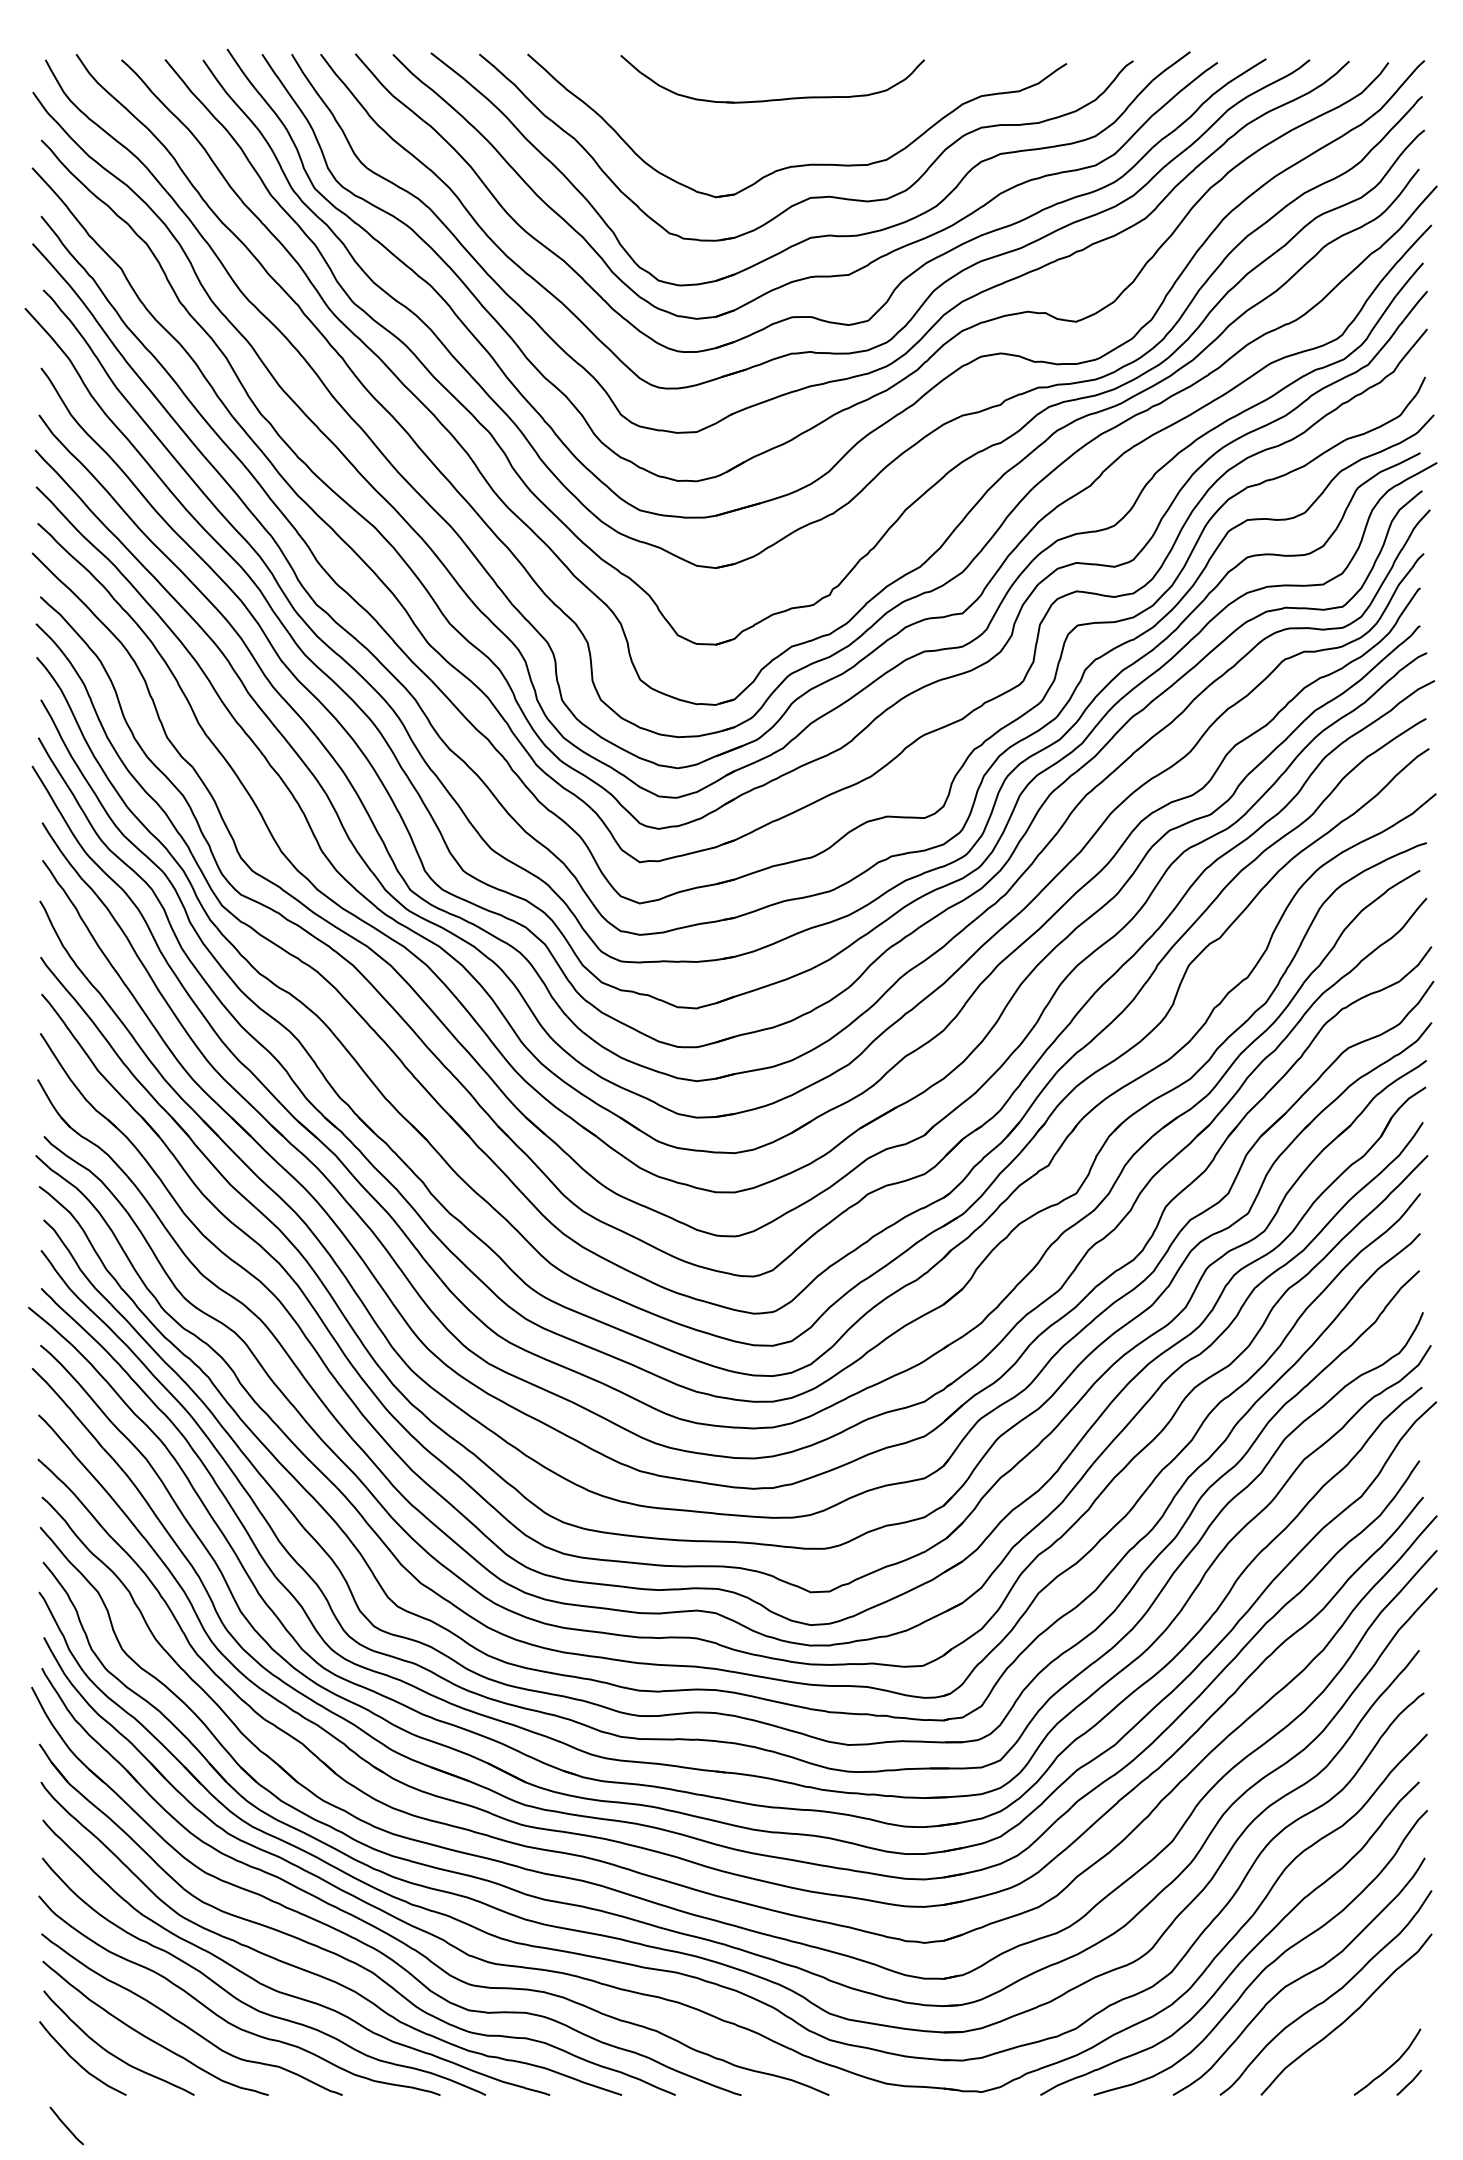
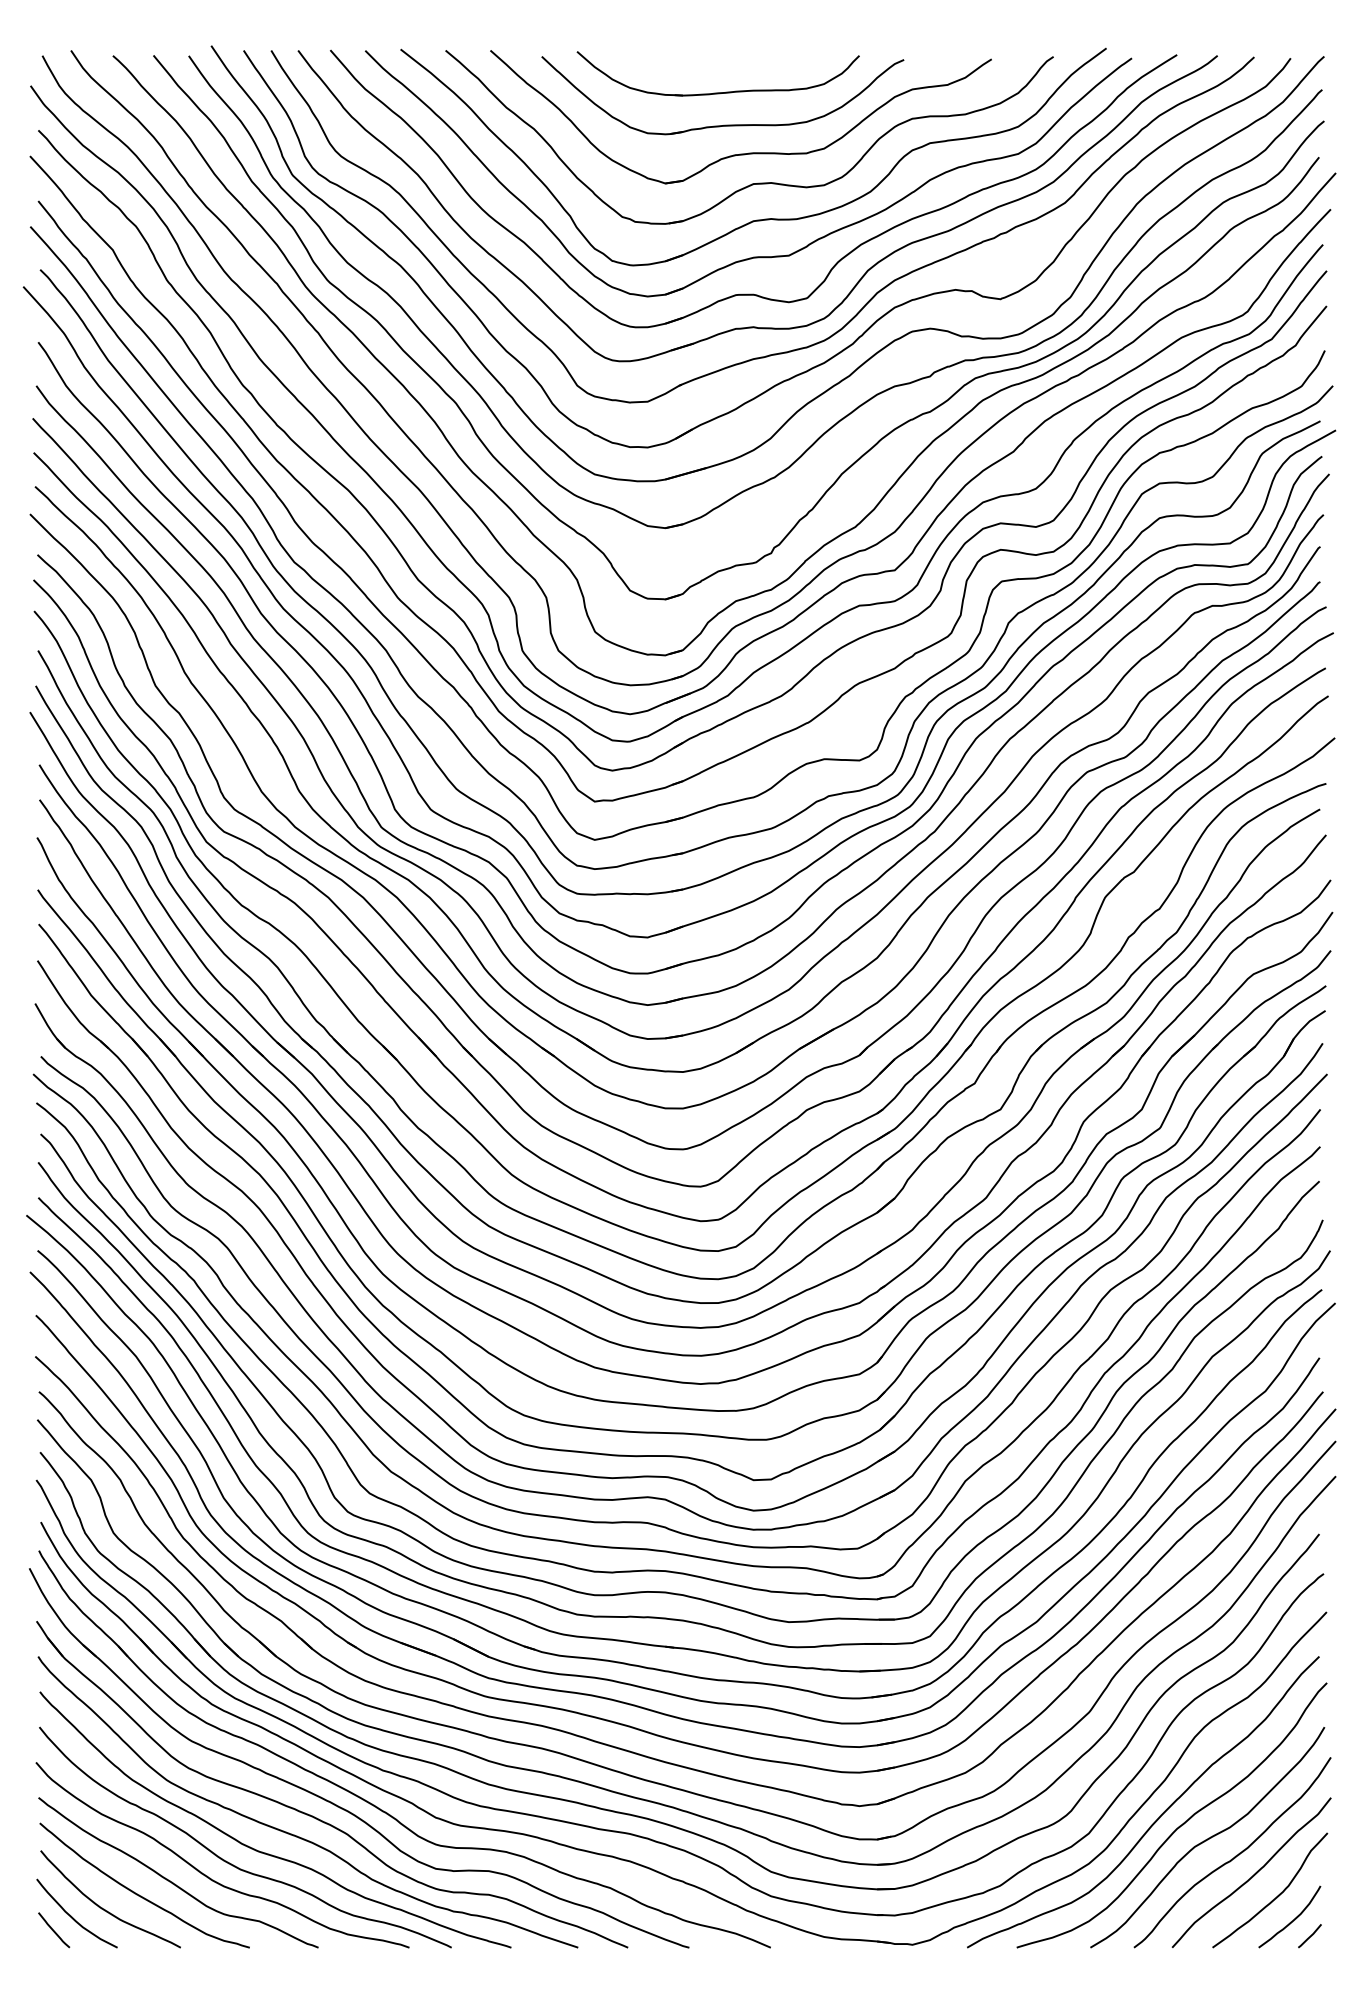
part: (779, 133) -> (724, 124), added
curve: (1373, 2040) -> (1276, 1896), added
line: (67, 2126) -> (54, 1930), moved

